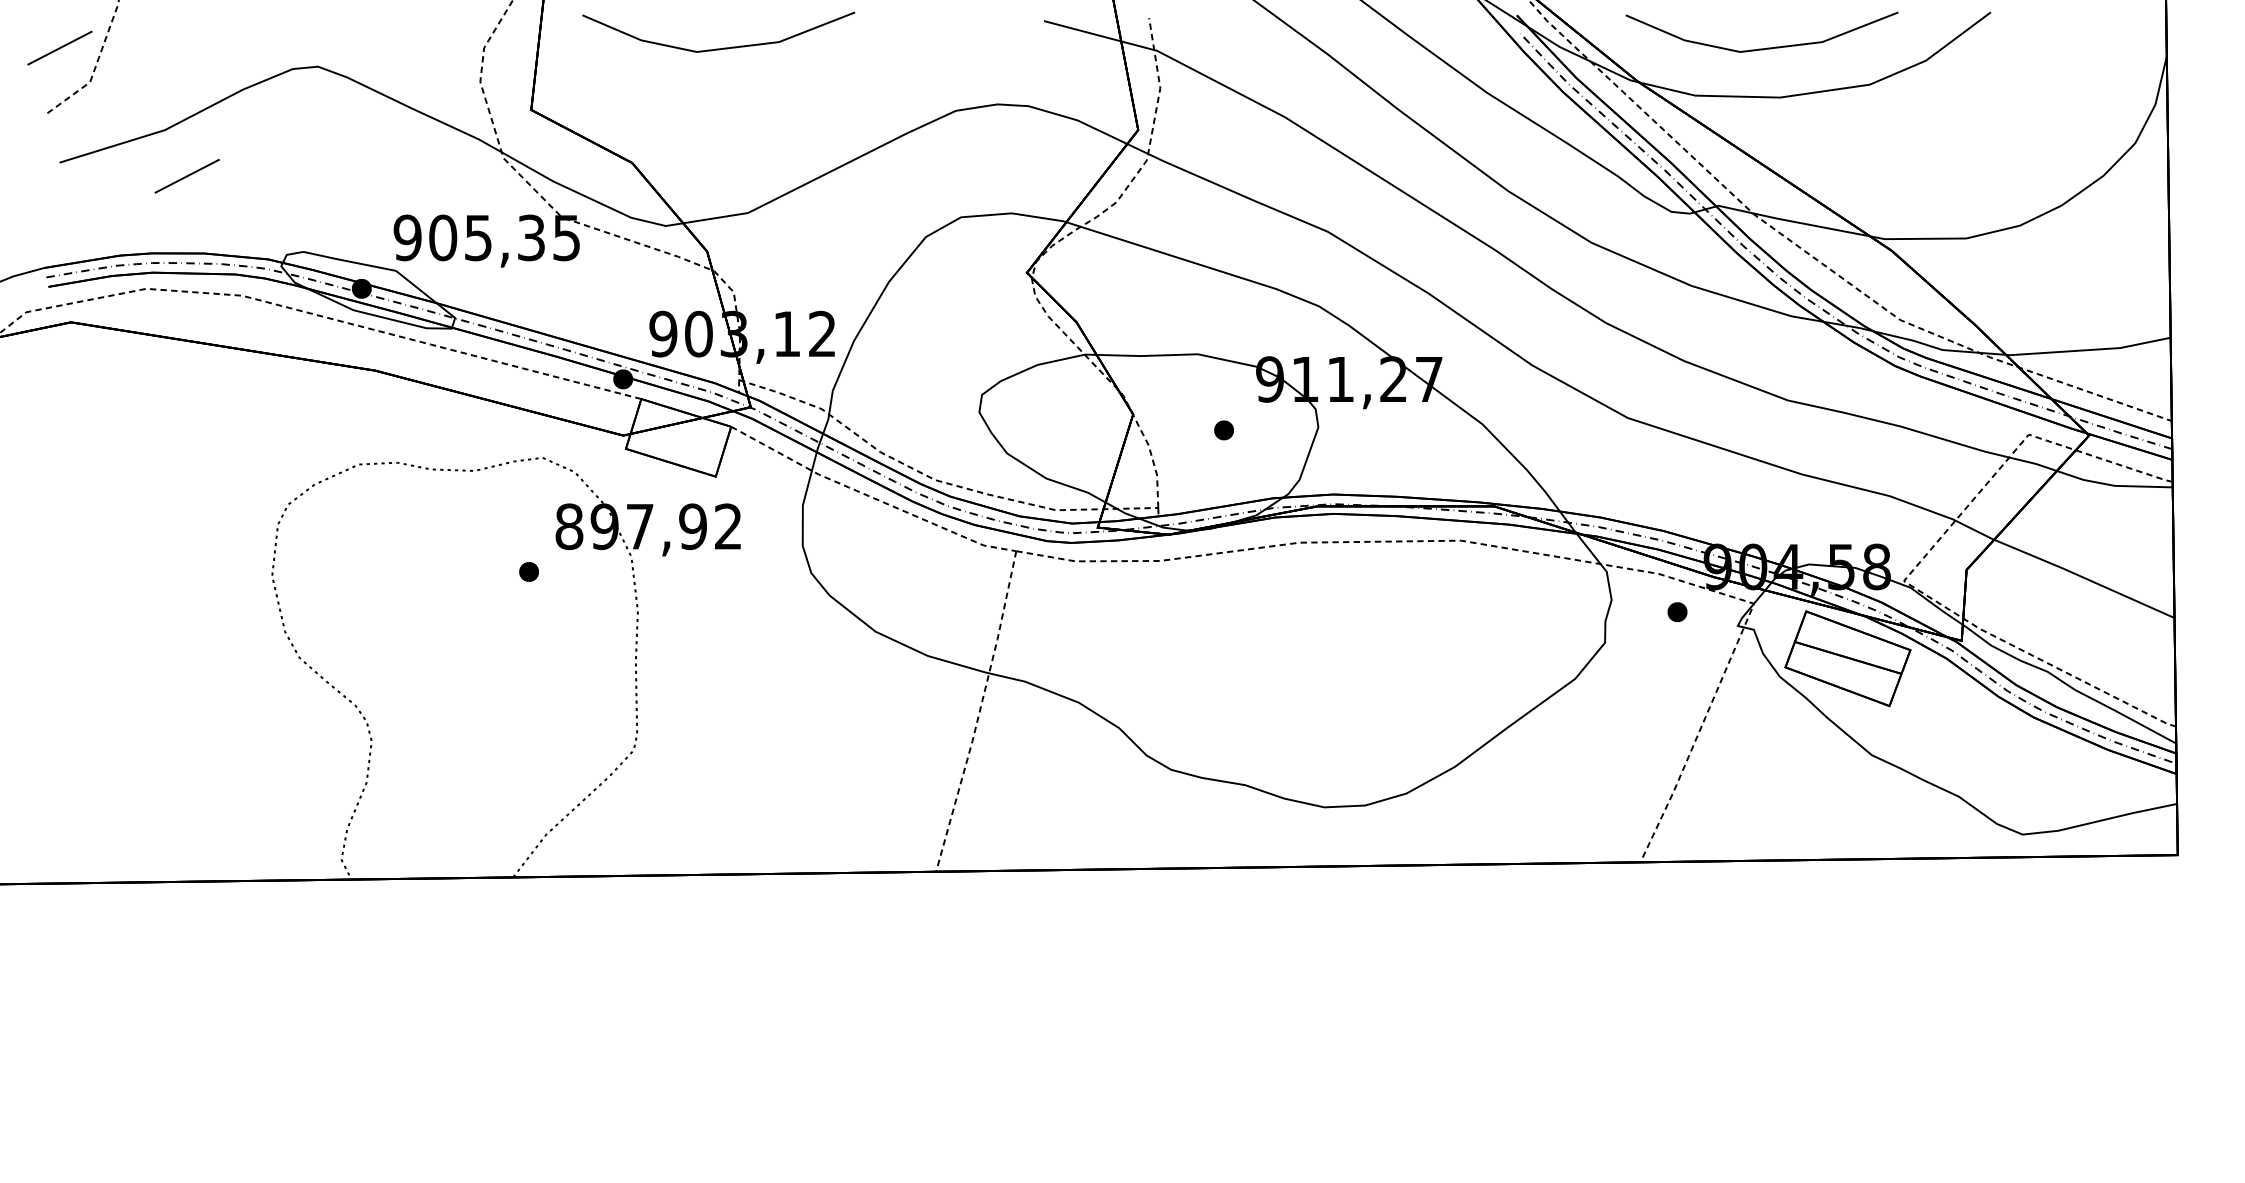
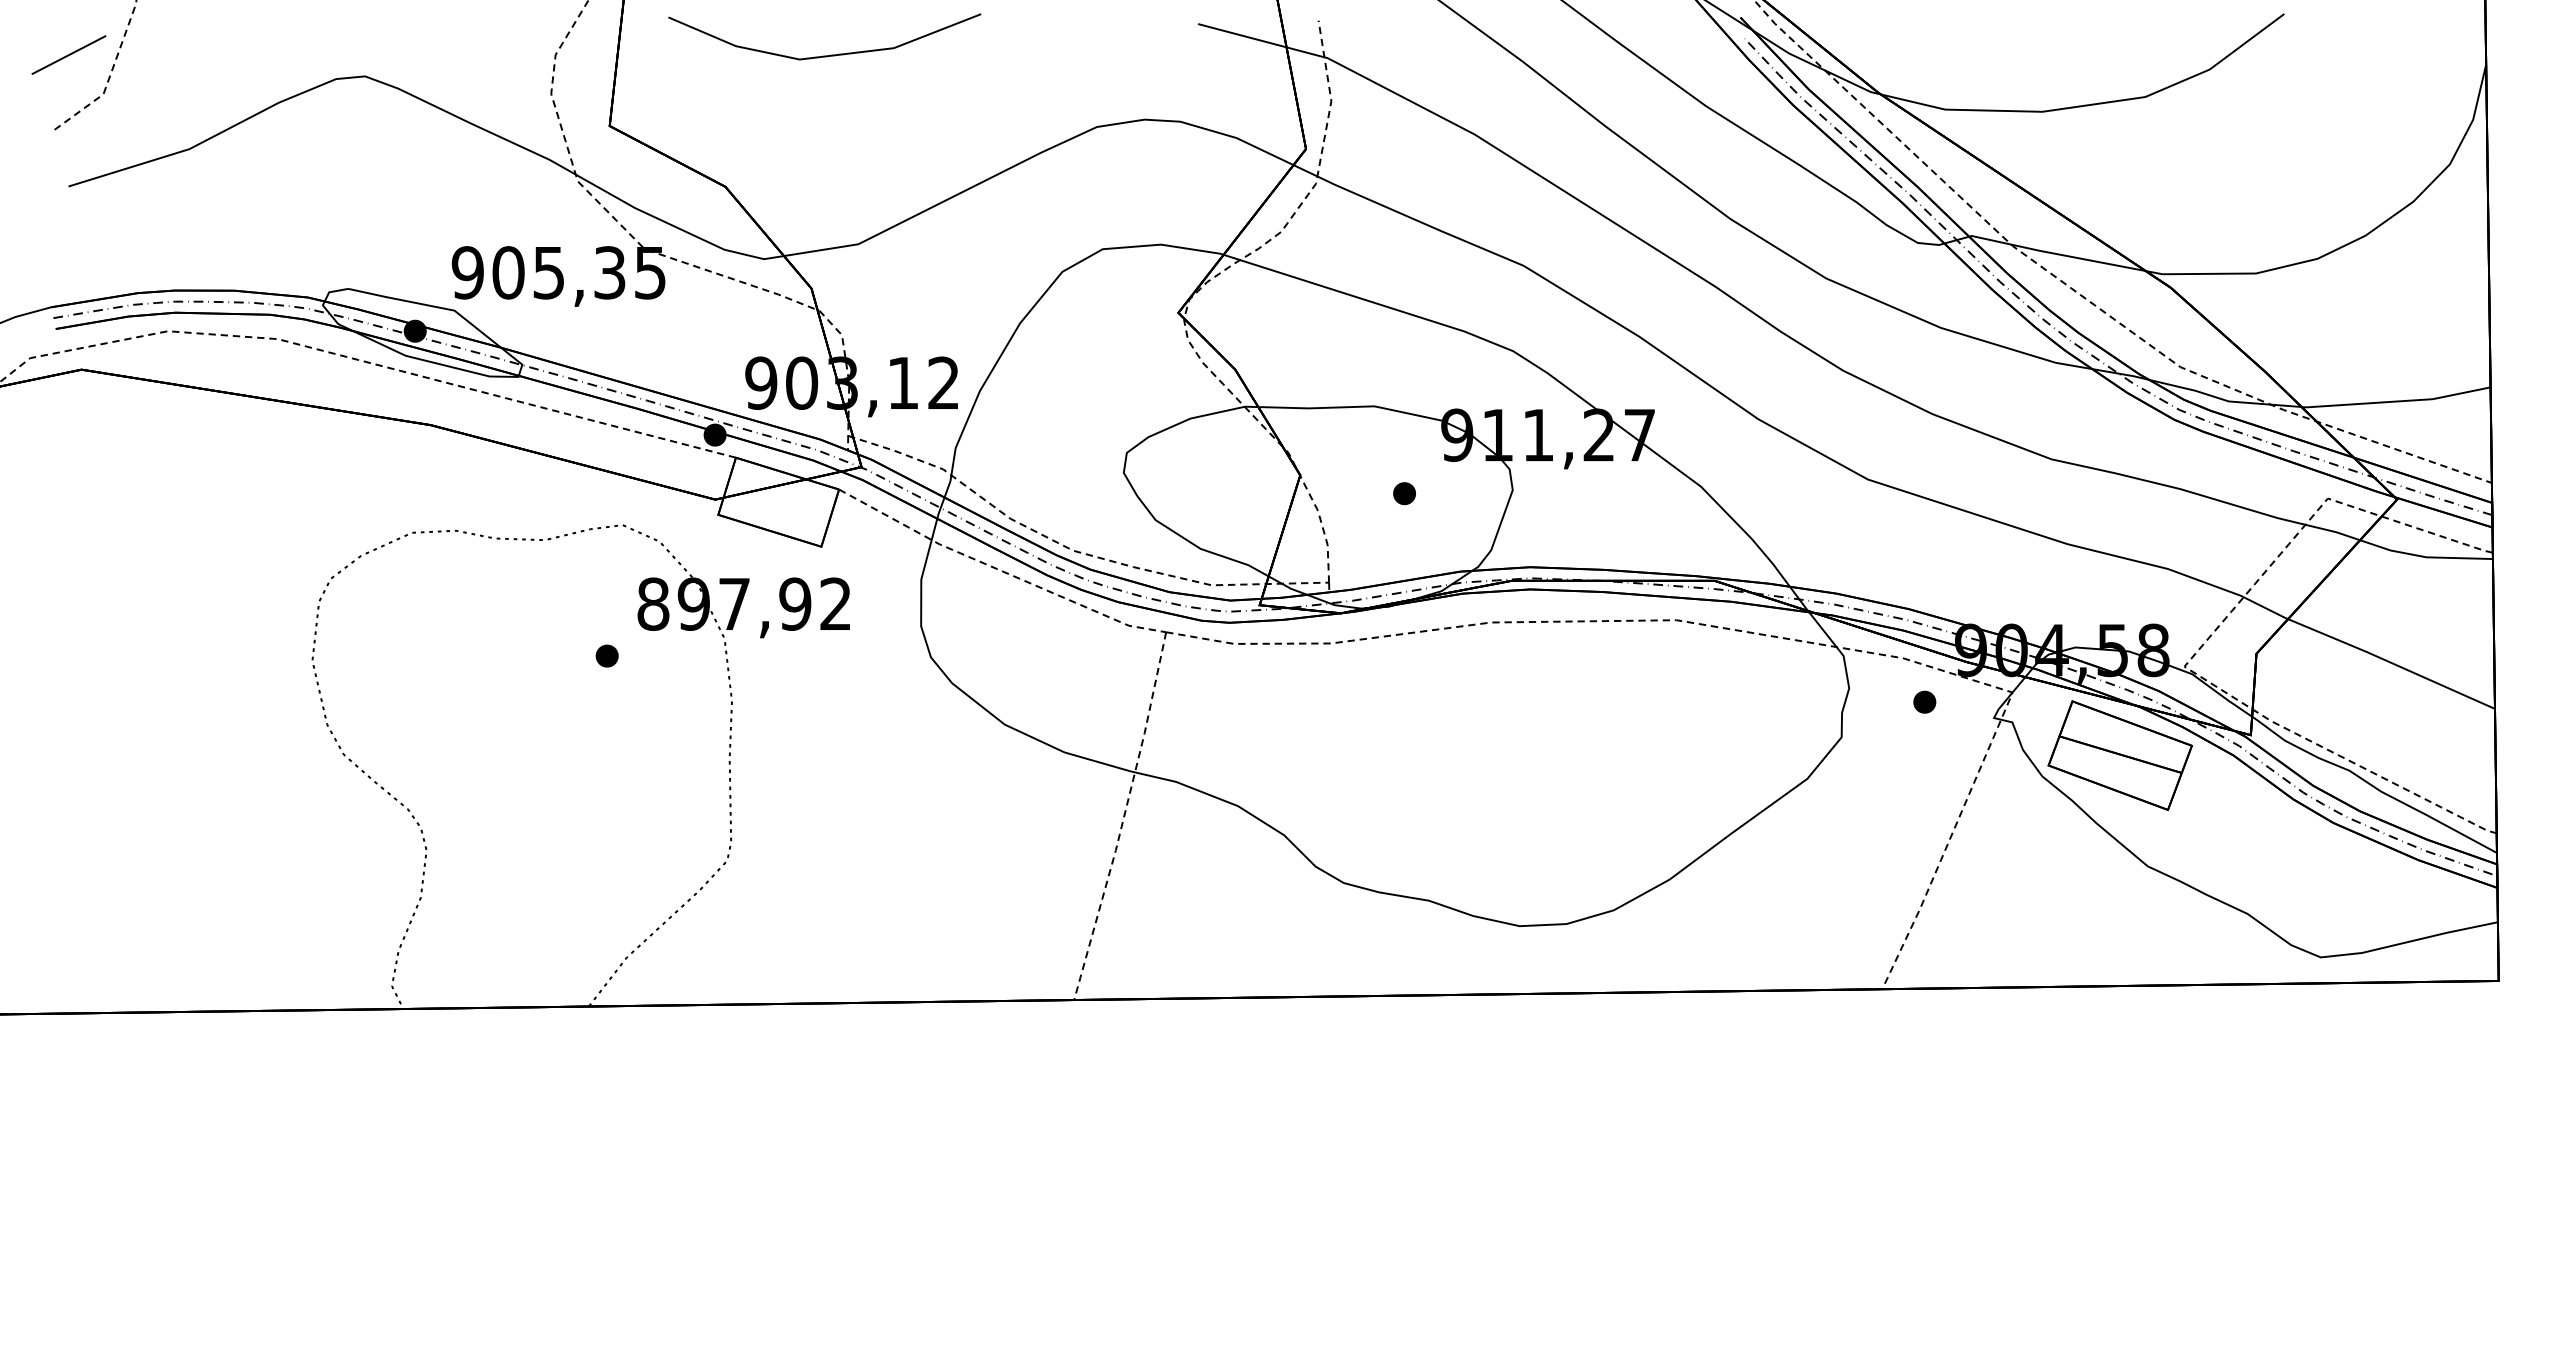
line: (1767, 47) -> (2027, 54), removed
line: (186, 175) -> (214, 201), removed

